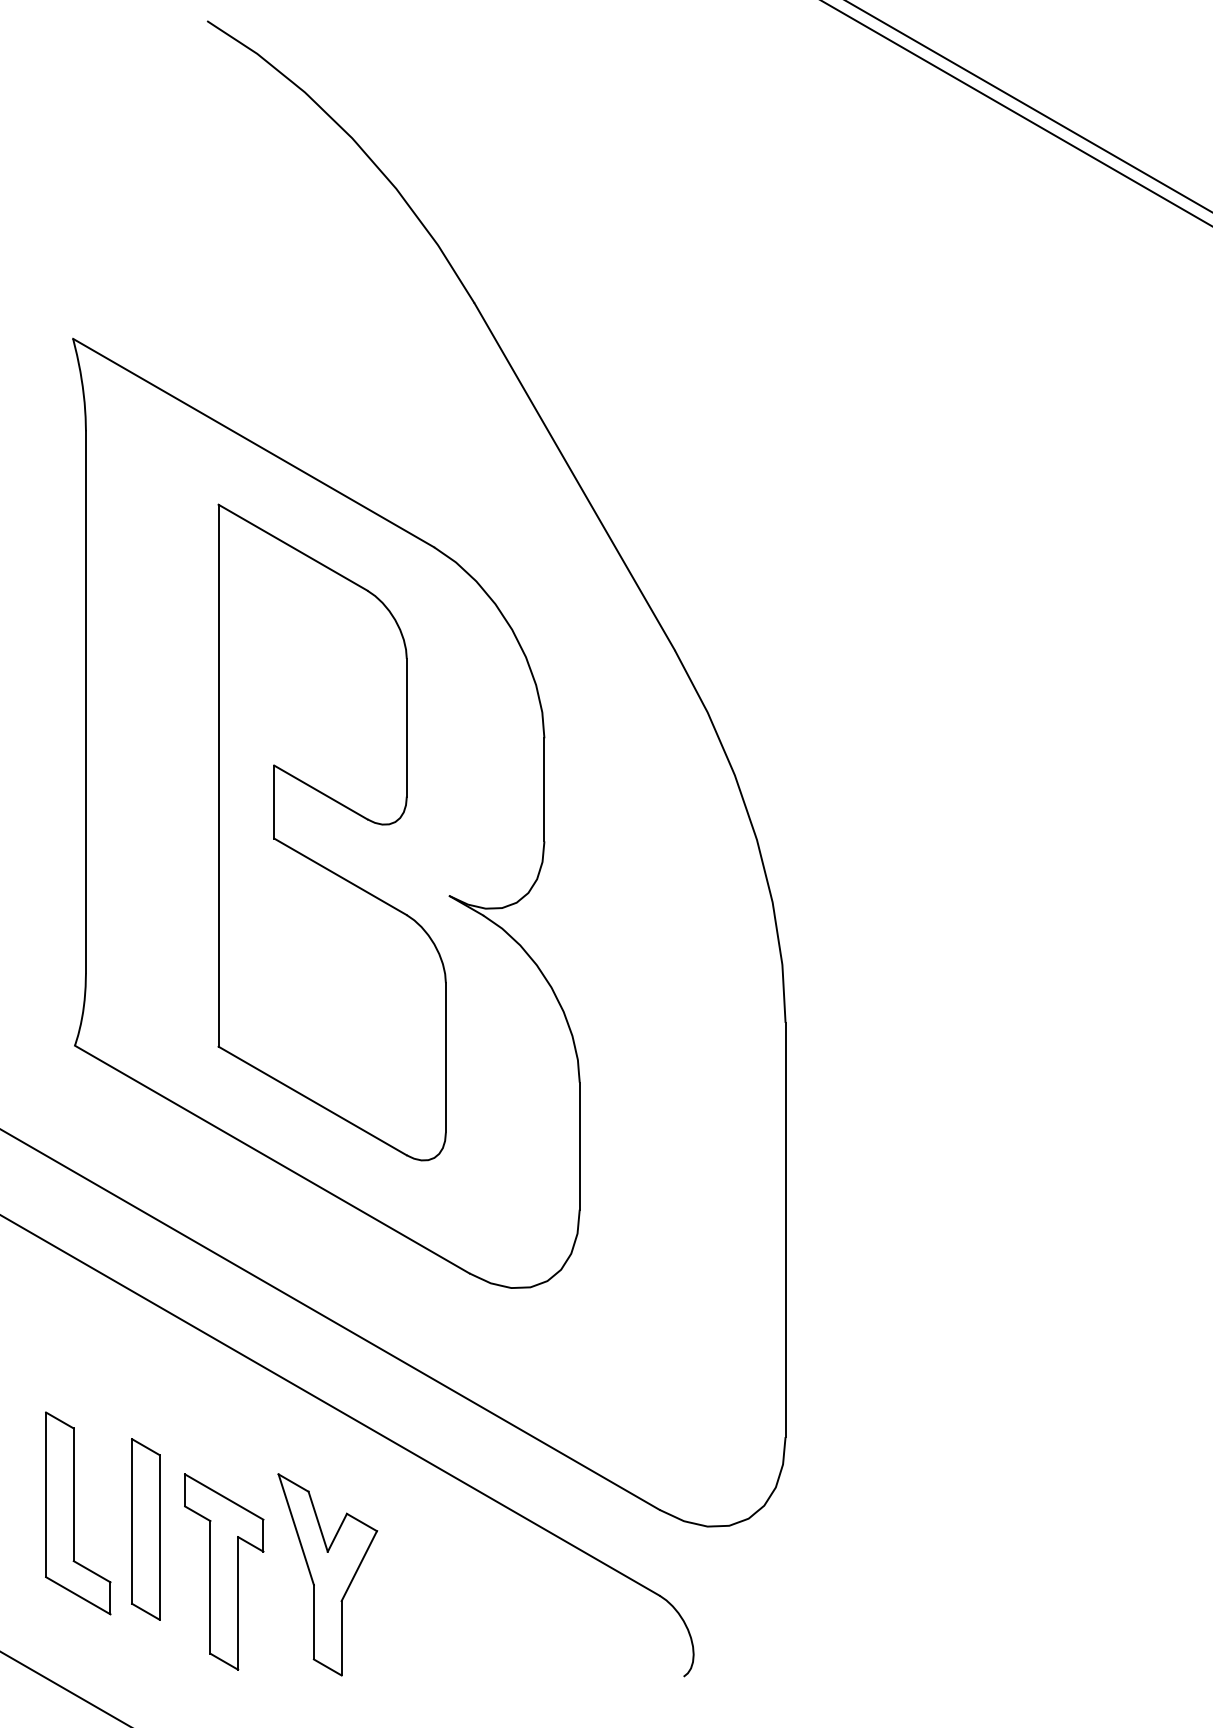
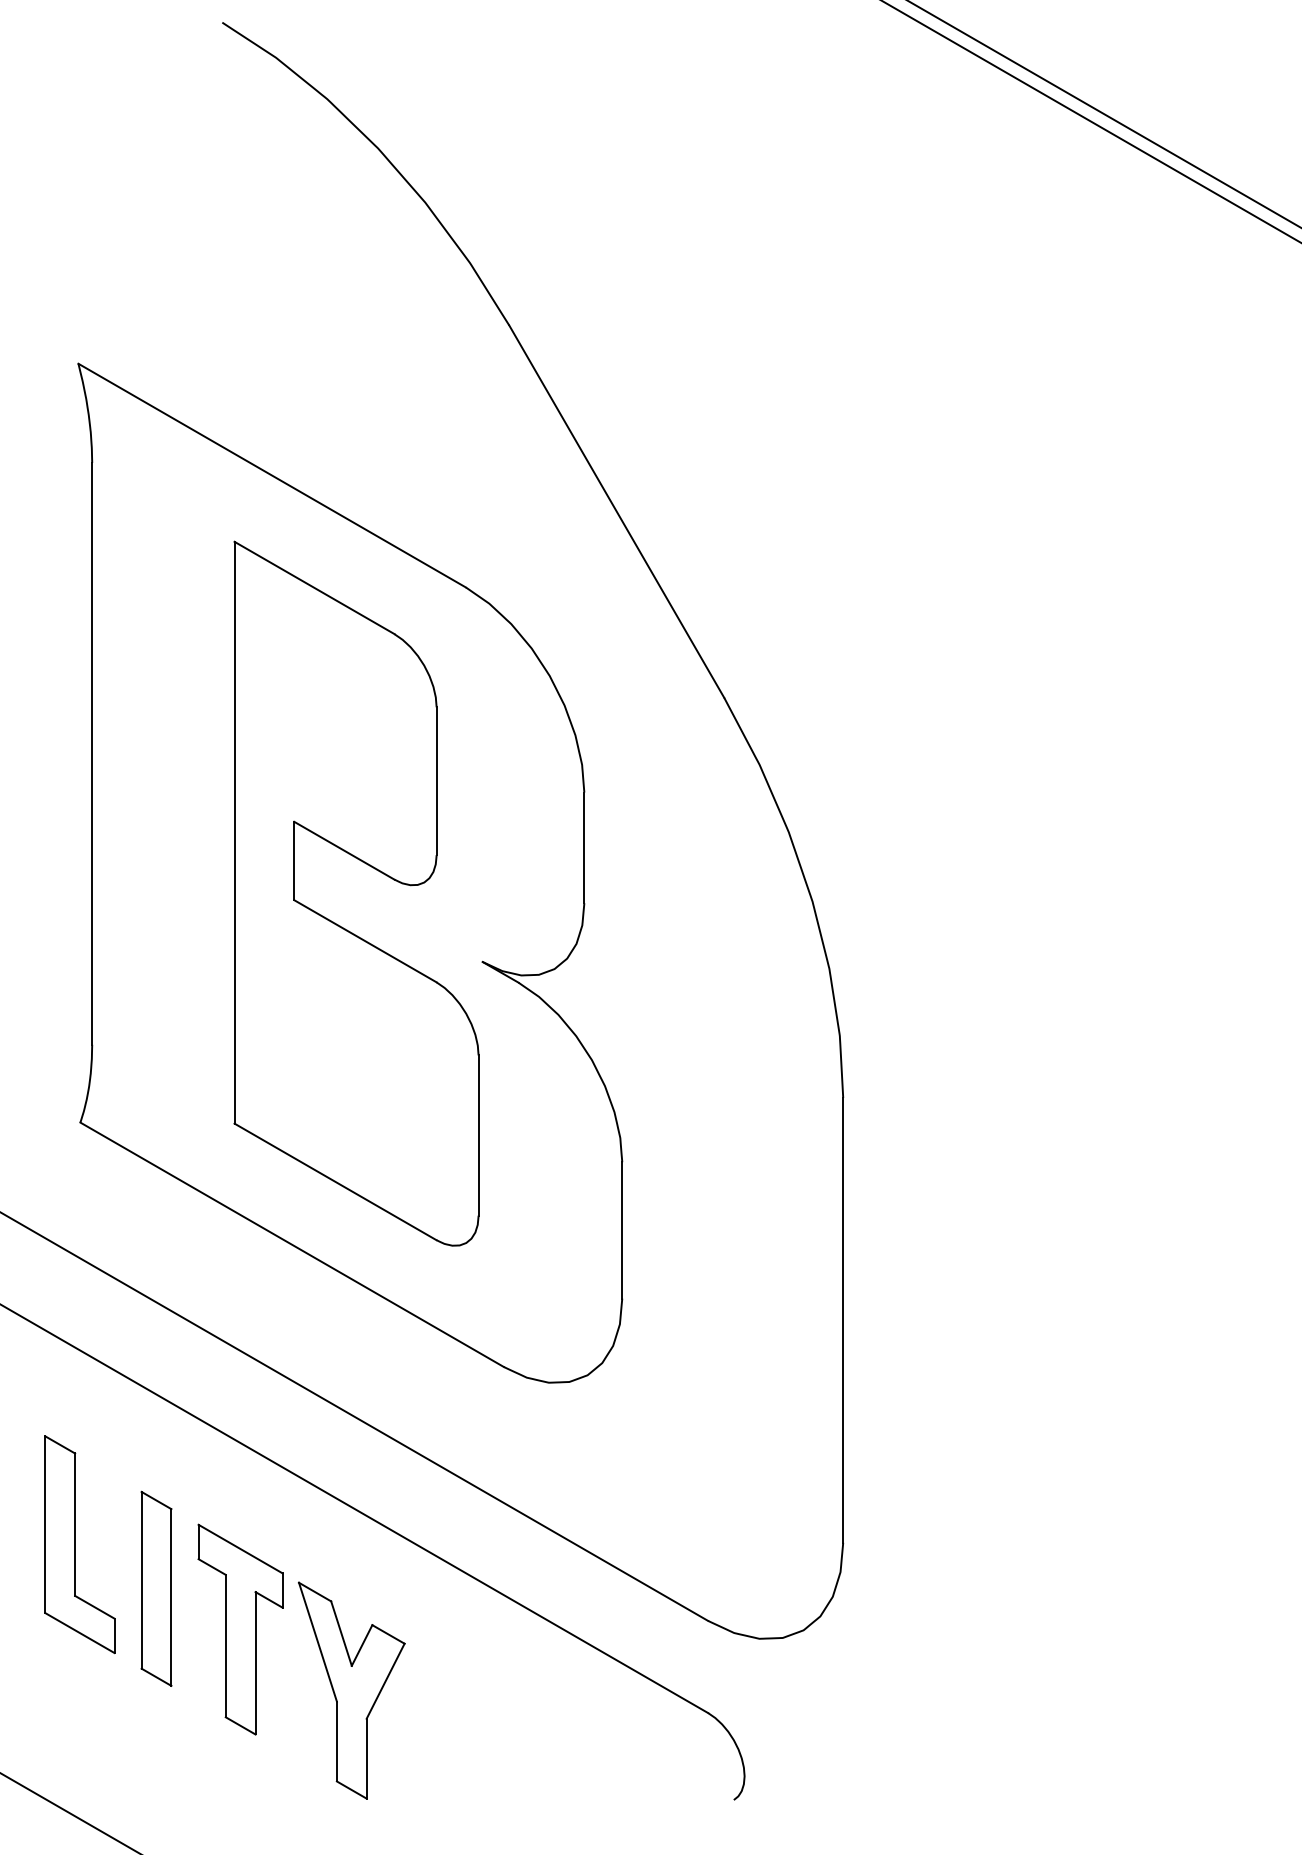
part: (77, 1513) -> (79, 1544), moved
part: (145, 1529) -> (156, 1588), moved
part: (224, 1571) -> (240, 1629), moved

